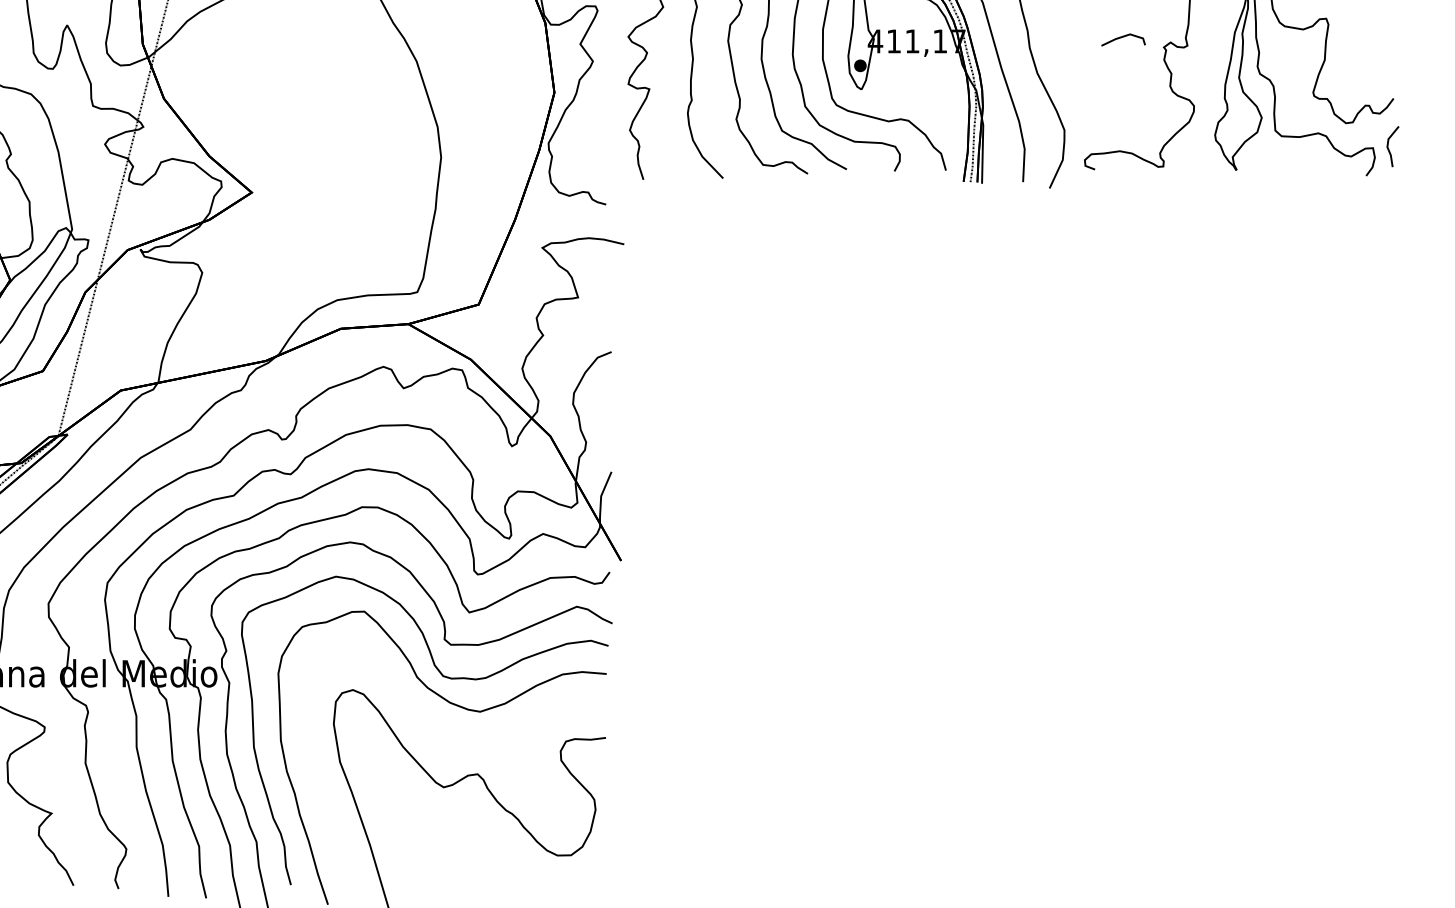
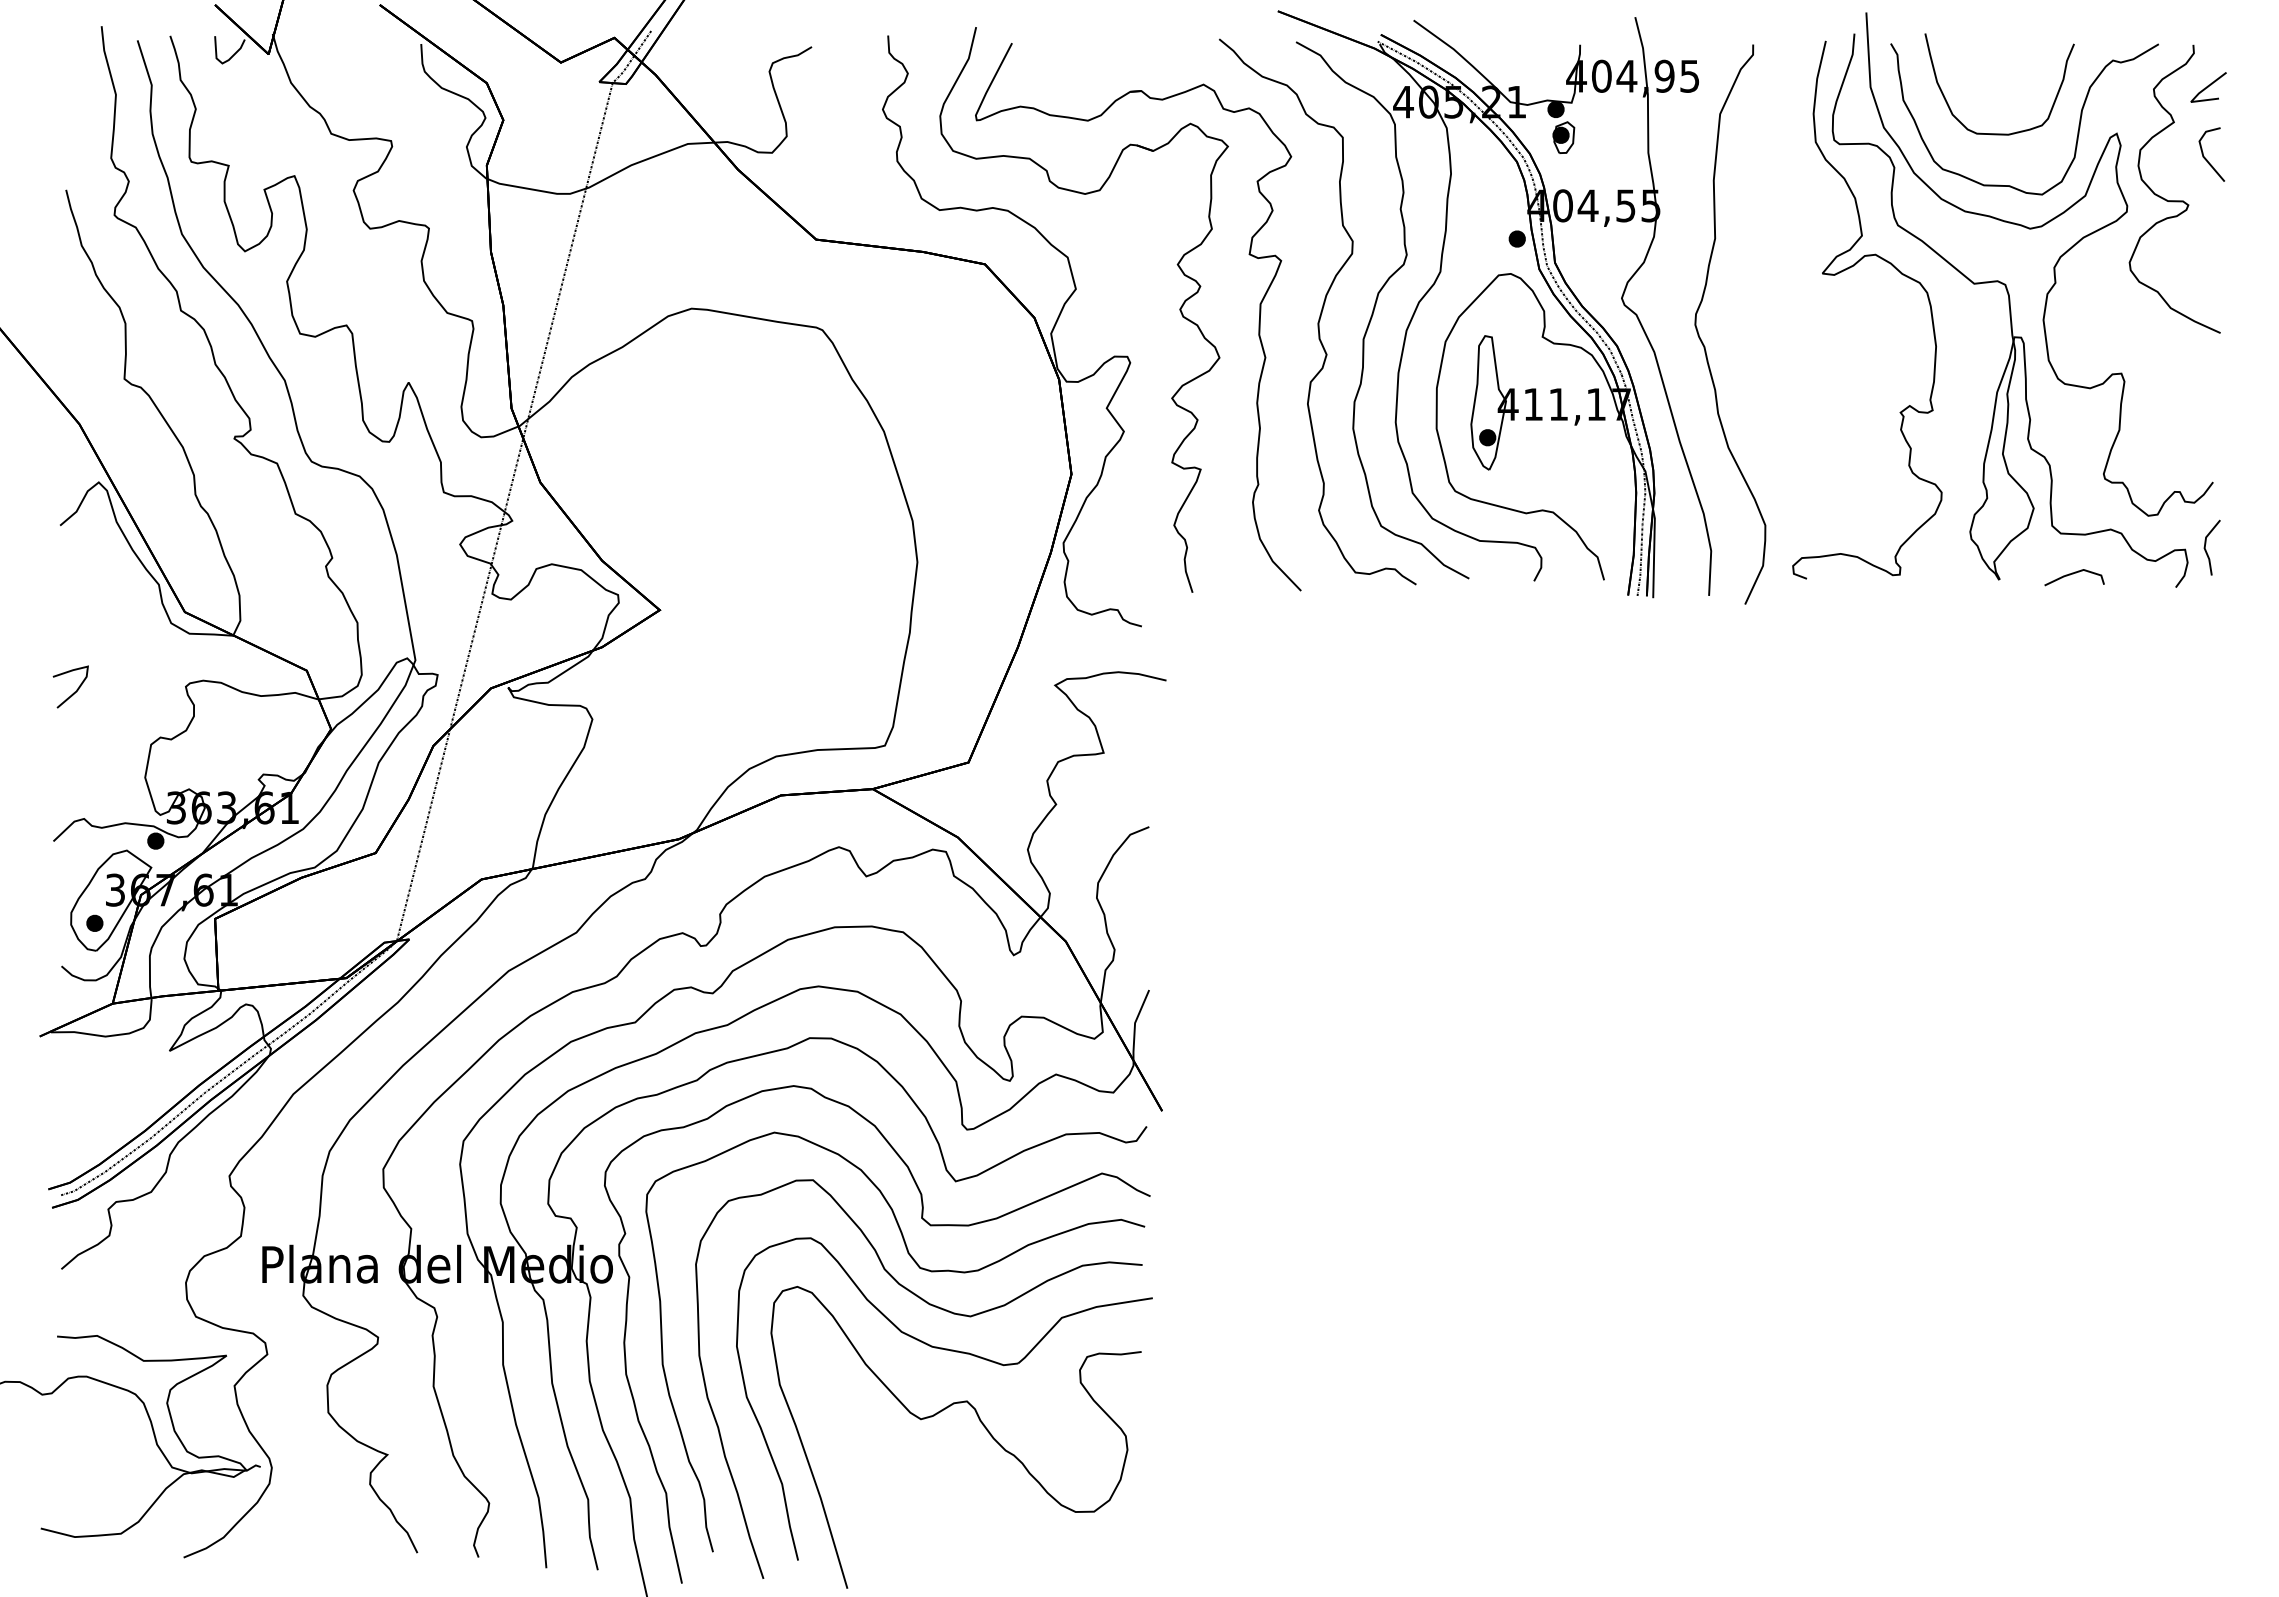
line: (1122, 37) -> (2073, 574), moved
part: (469, 738) -> (955, 1352), added

